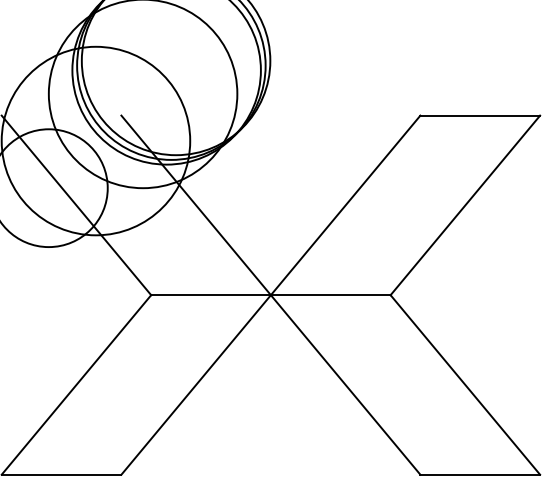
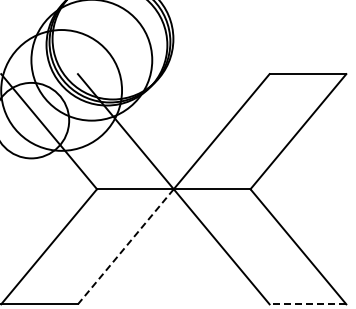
line: (195, 384) -> (125, 246), solid -> dashed
line: (479, 475) -> (307, 304), solid -> dashed

